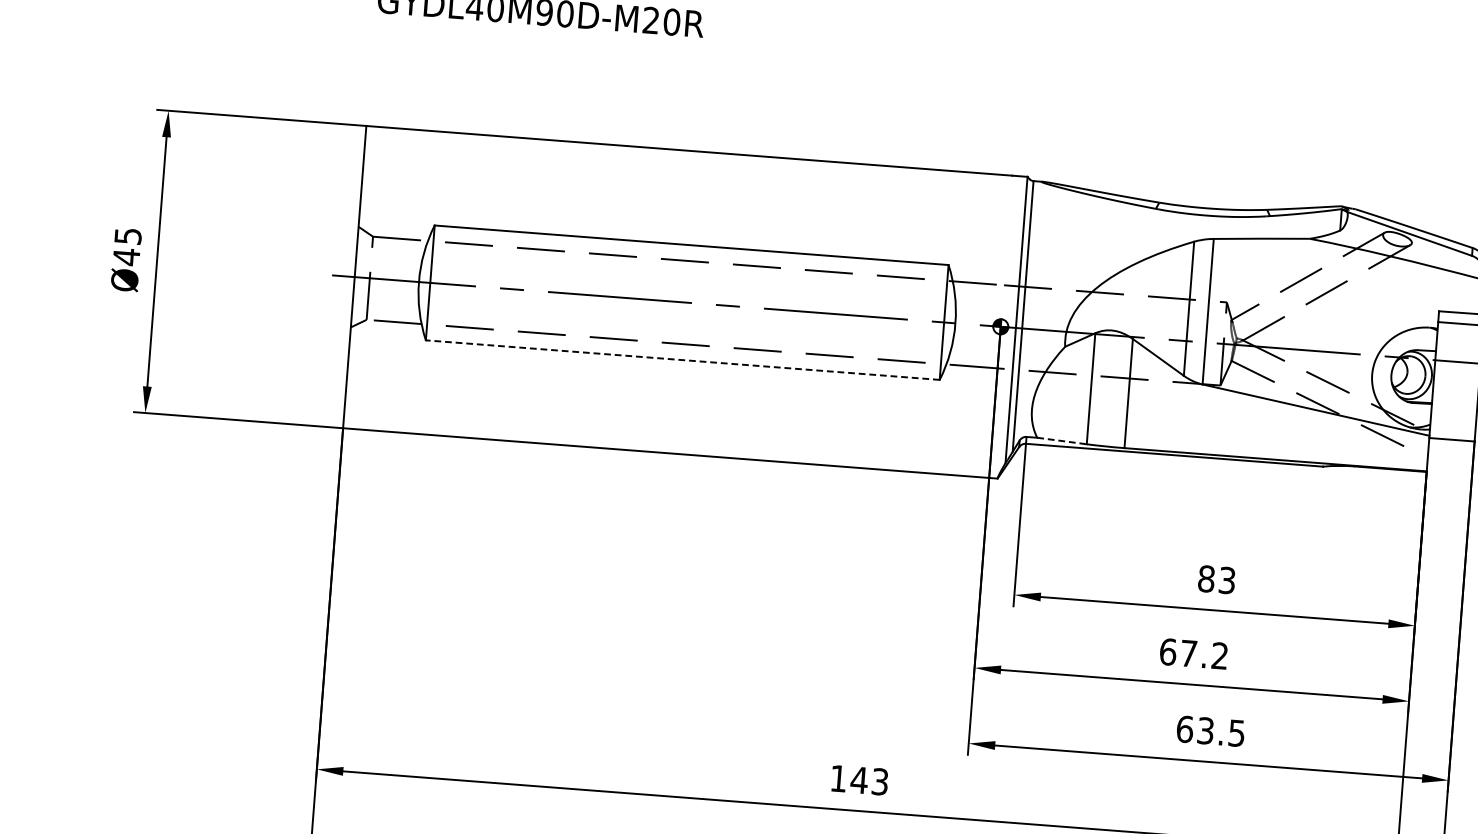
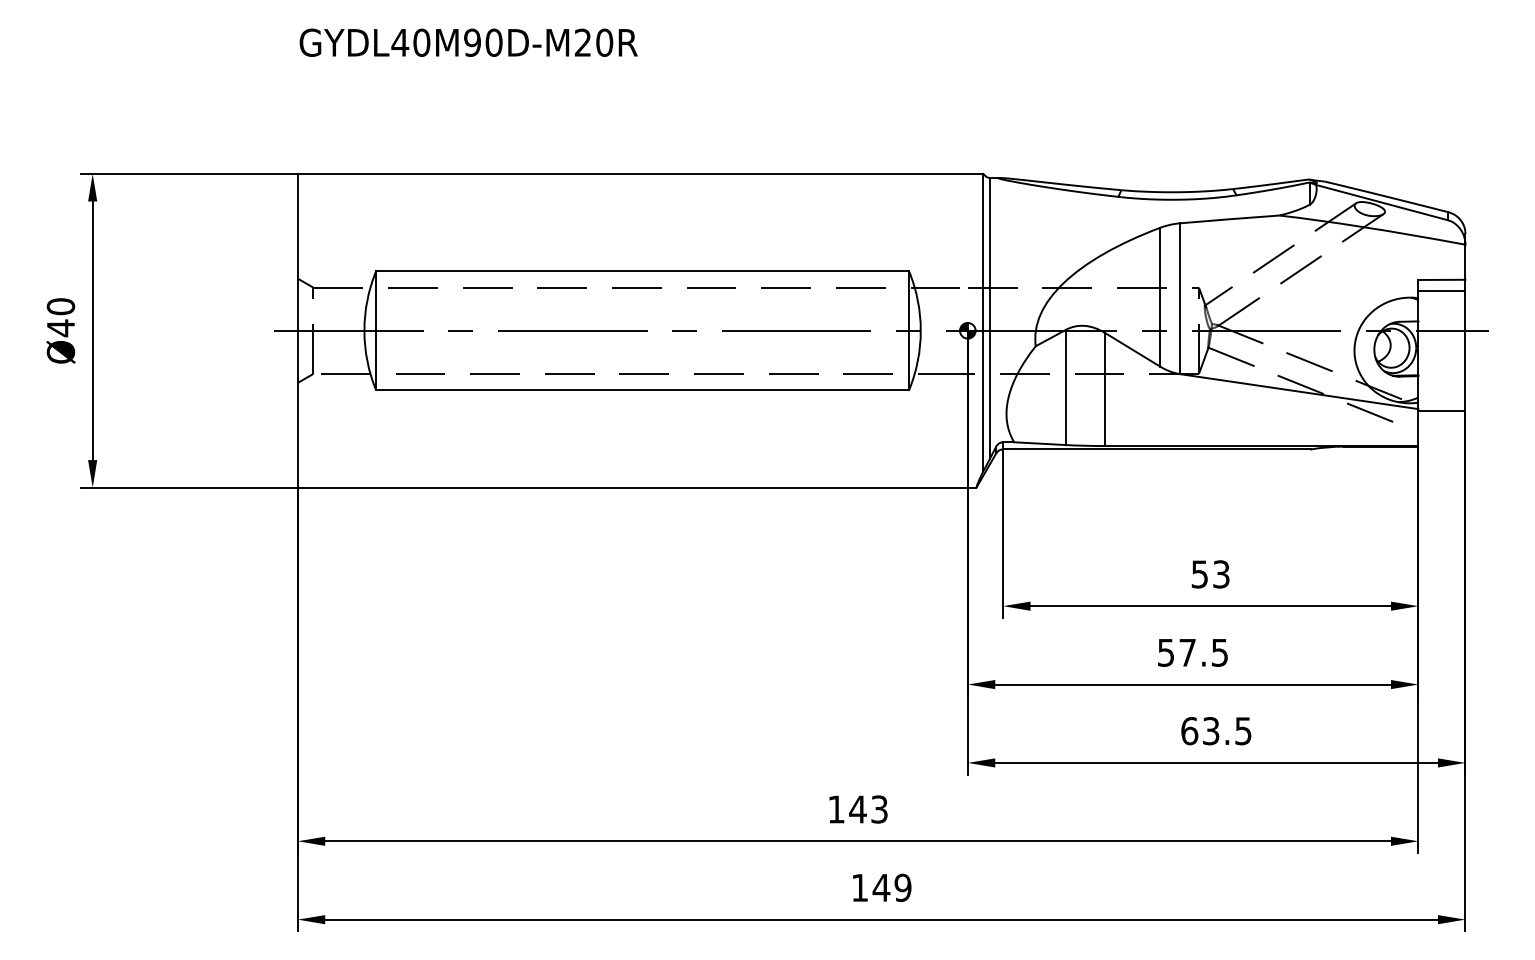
text: (127, 236) -> (60, 306), Ø45 -> Ø40
line: (682, 360) -> (642, 390), dashed -> solid
line: (1061, 440) -> (1039, 443), dashed -> solid
text: (1206, 579) -> (1199, 574), 83 -> 53
text: (1193, 653) -> (1192, 652), 67.2 -> 57.5

